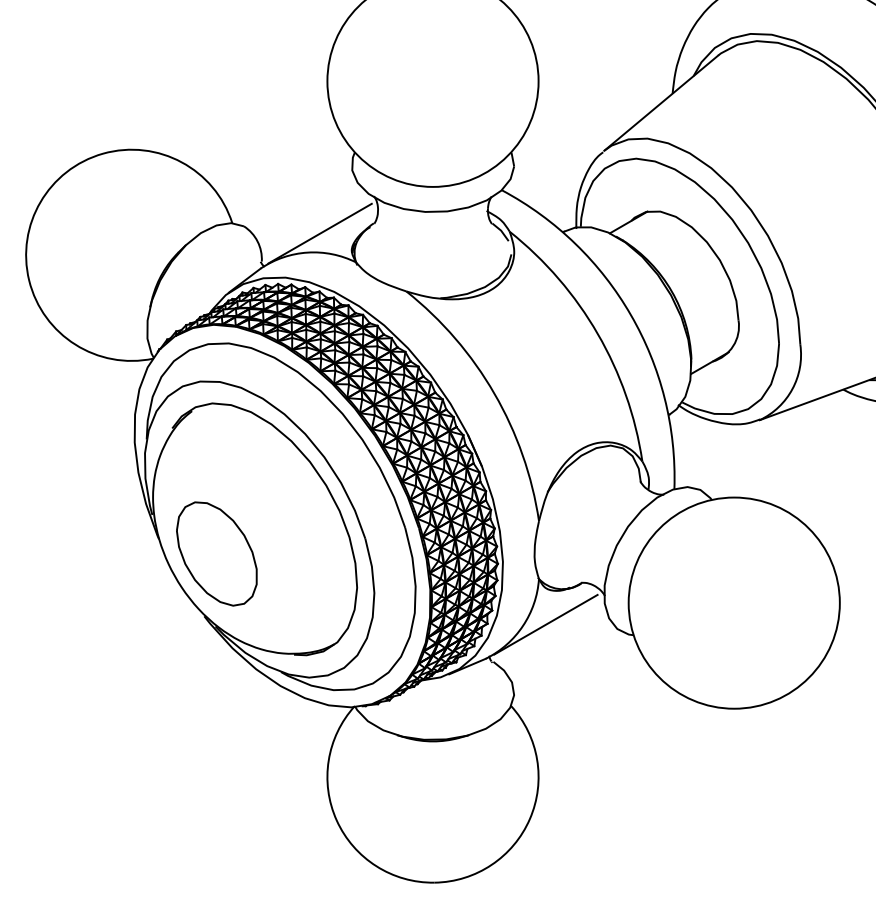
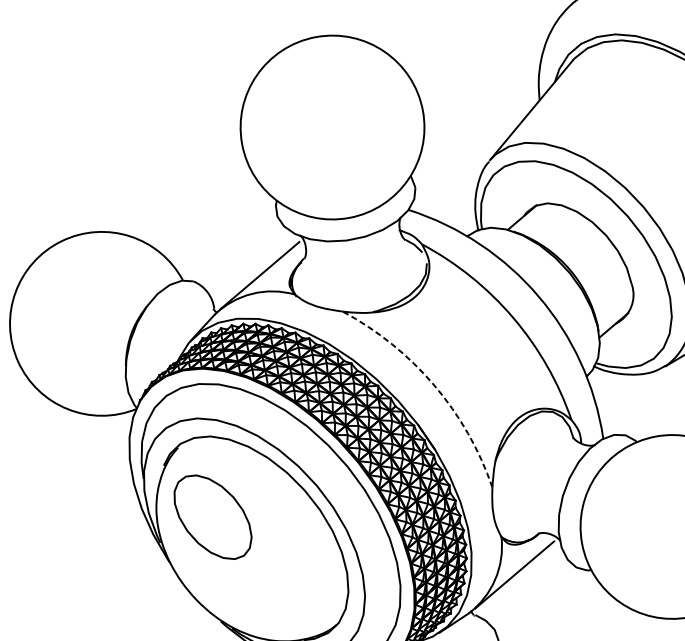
arc: (494, 393) -> (434, 385), solid -> dashed
part: (216, 553) -> (212, 517), moved

